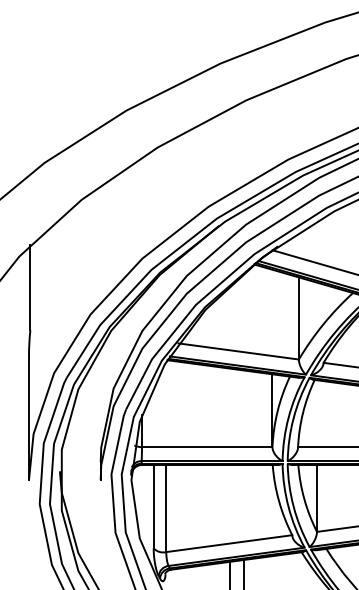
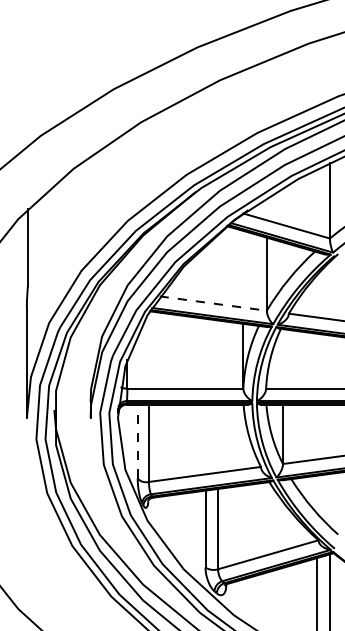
line: (238, 351) -> (213, 303), solid -> dashed
line: (153, 506) -> (137, 441), solid -> dashed

